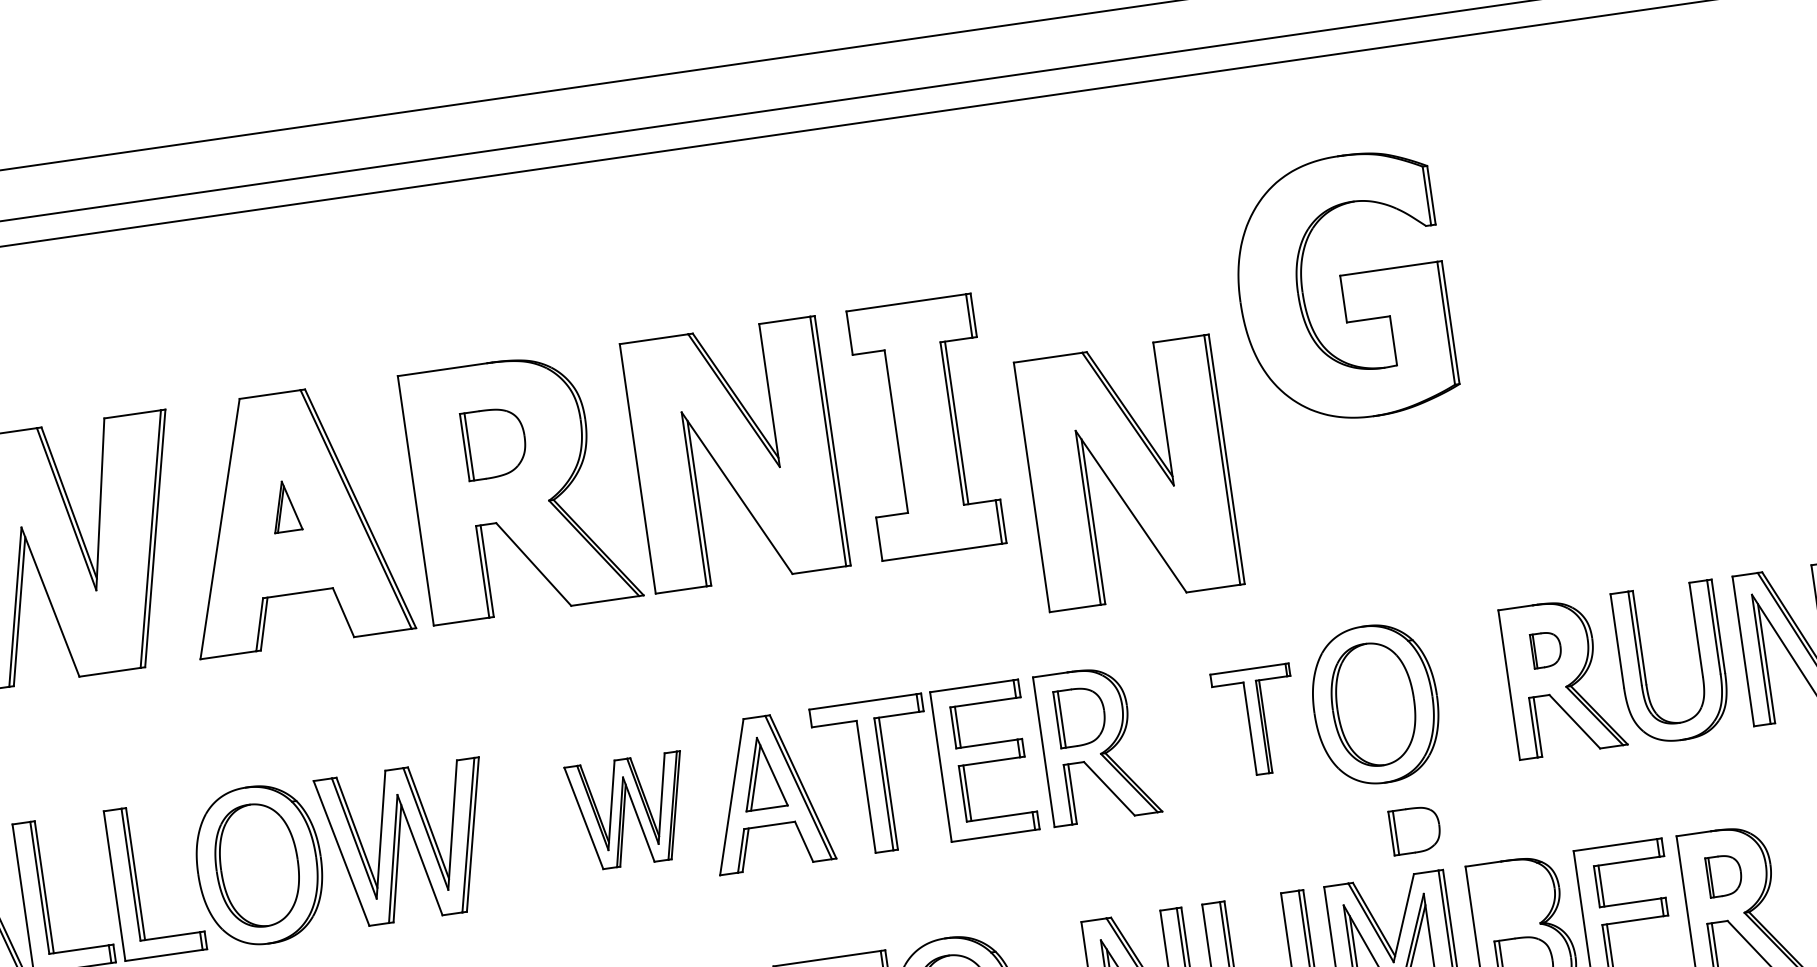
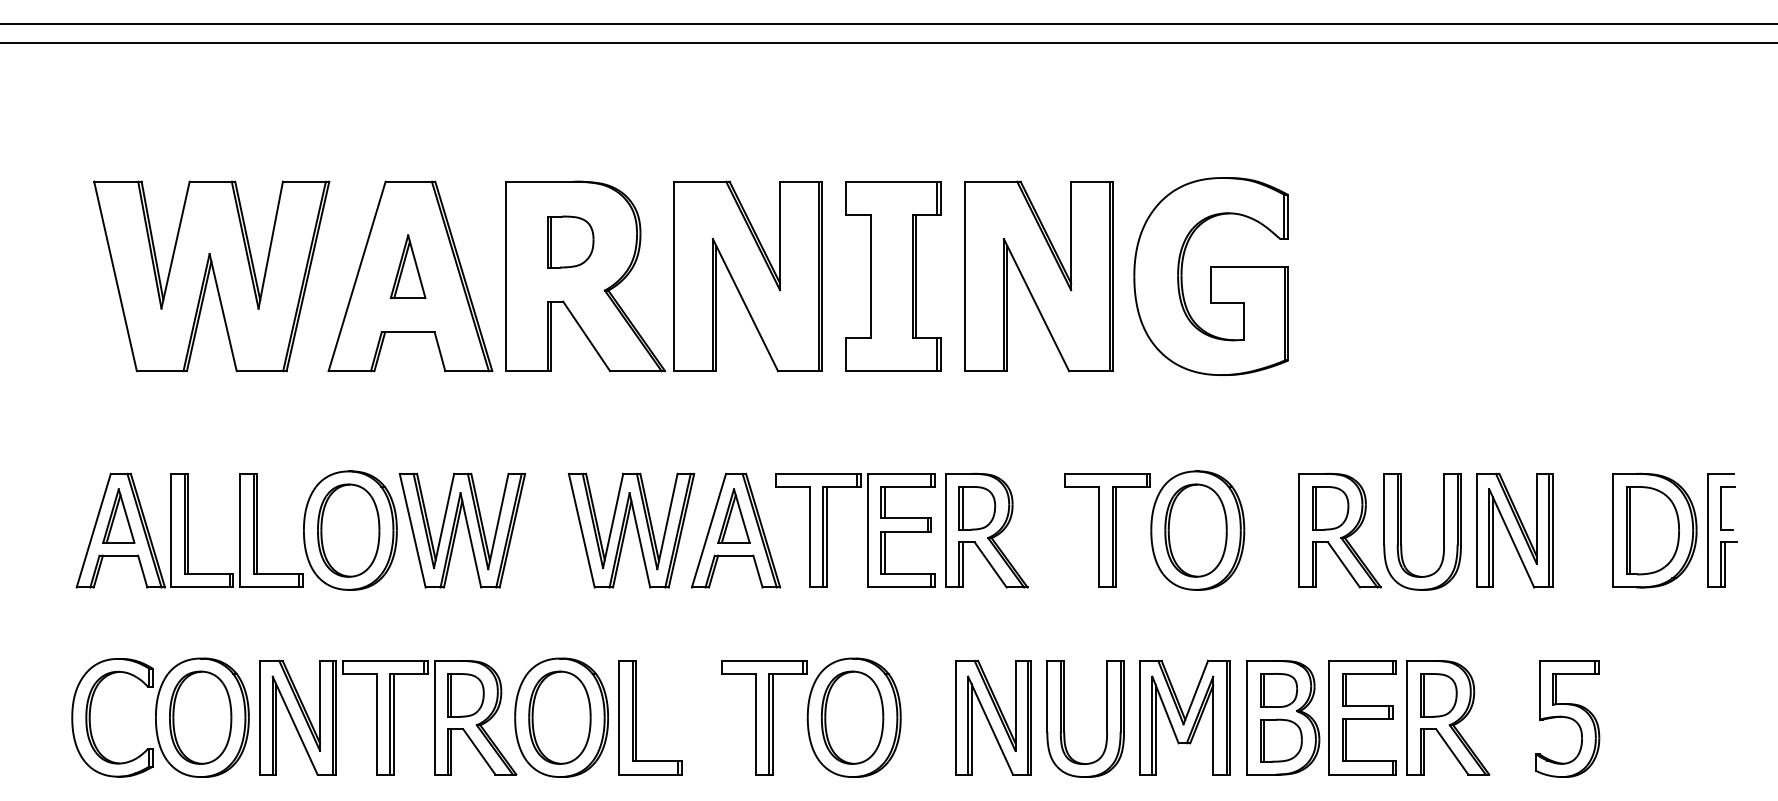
part: (1340, 288) -> (1210, 276), moved
part: (1128, 473) -> (1038, 276), moved
part: (284, 506) -> (407, 266), size x1.67
part: (1546, 650) -> (1330, 508), size x1.67
part: (1256, 721) -> (1107, 530), size x1.43
part: (629, 811) -> (631, 530), size x1.43
part: (1414, 830) -> (1278, 690), moved
part: (1724, 875) -> (1438, 695), size x1.43

